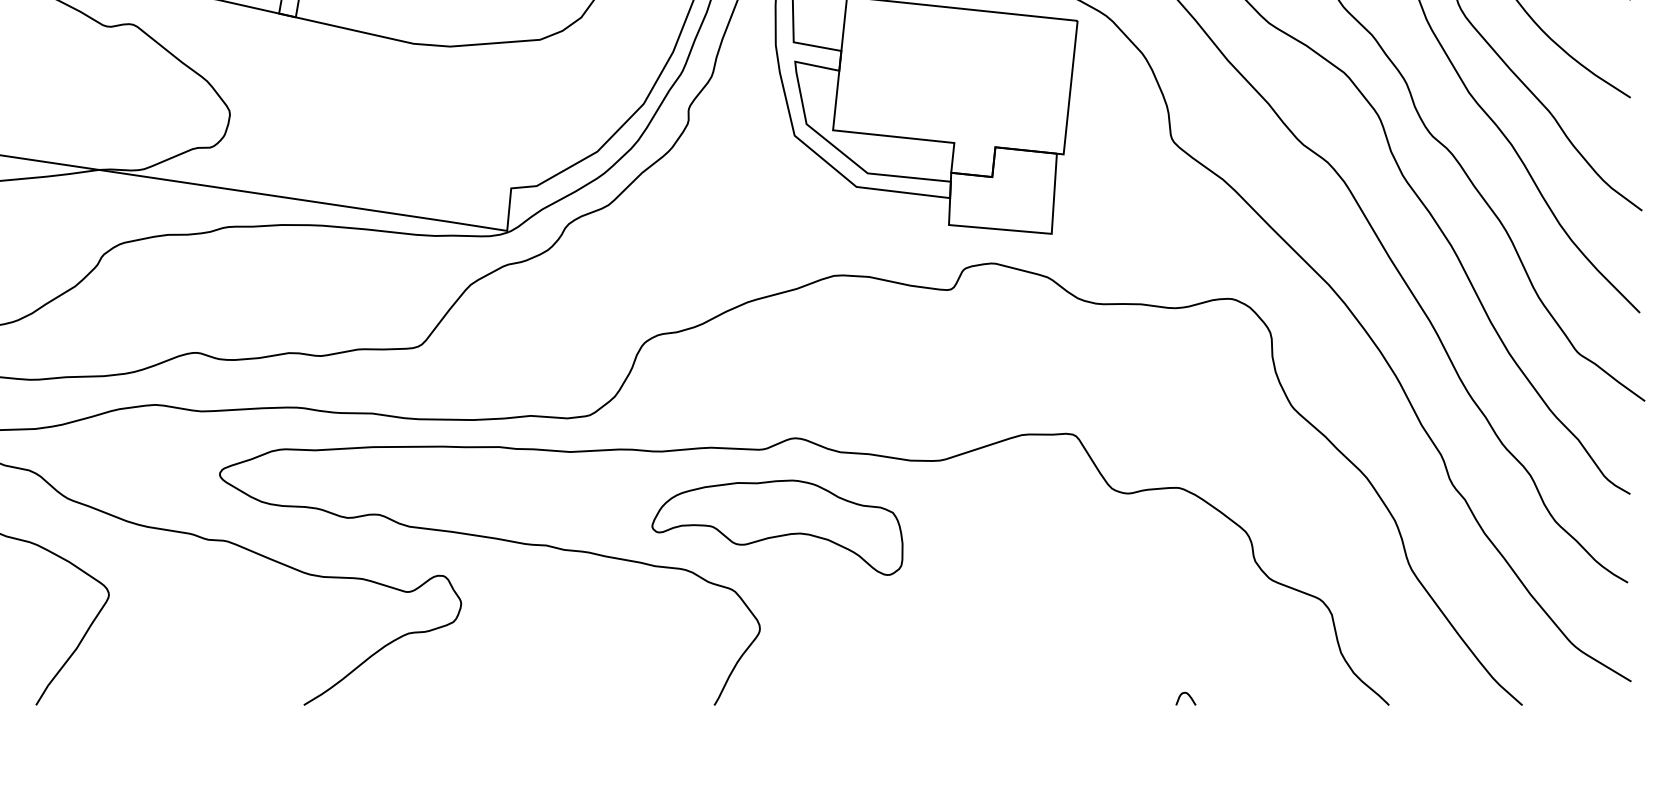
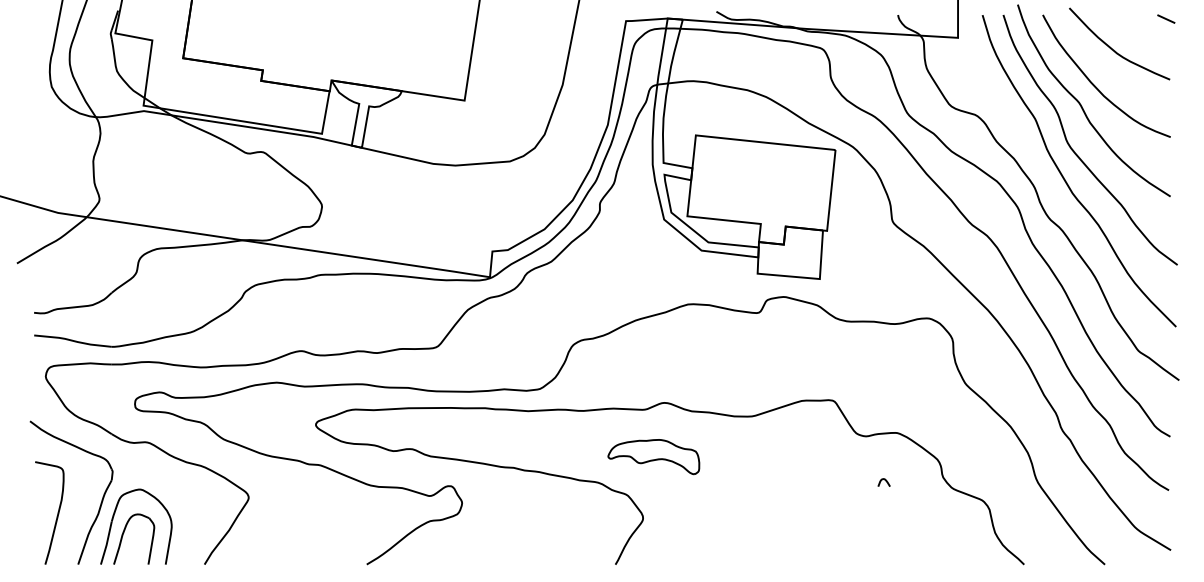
part: (777, 526) -> (653, 456), size x0.6
curve: (1183, 695) -> (882, 480), moved

